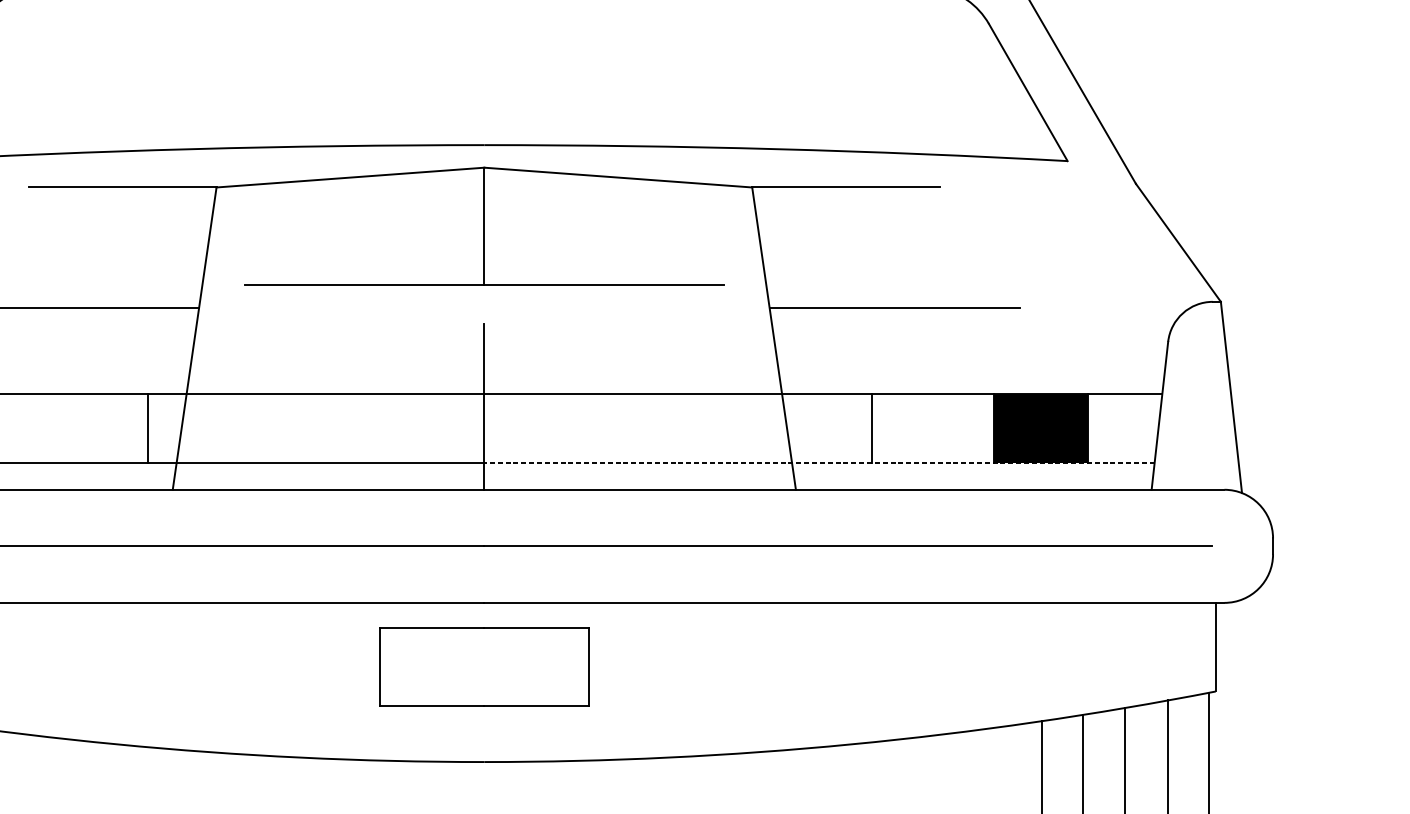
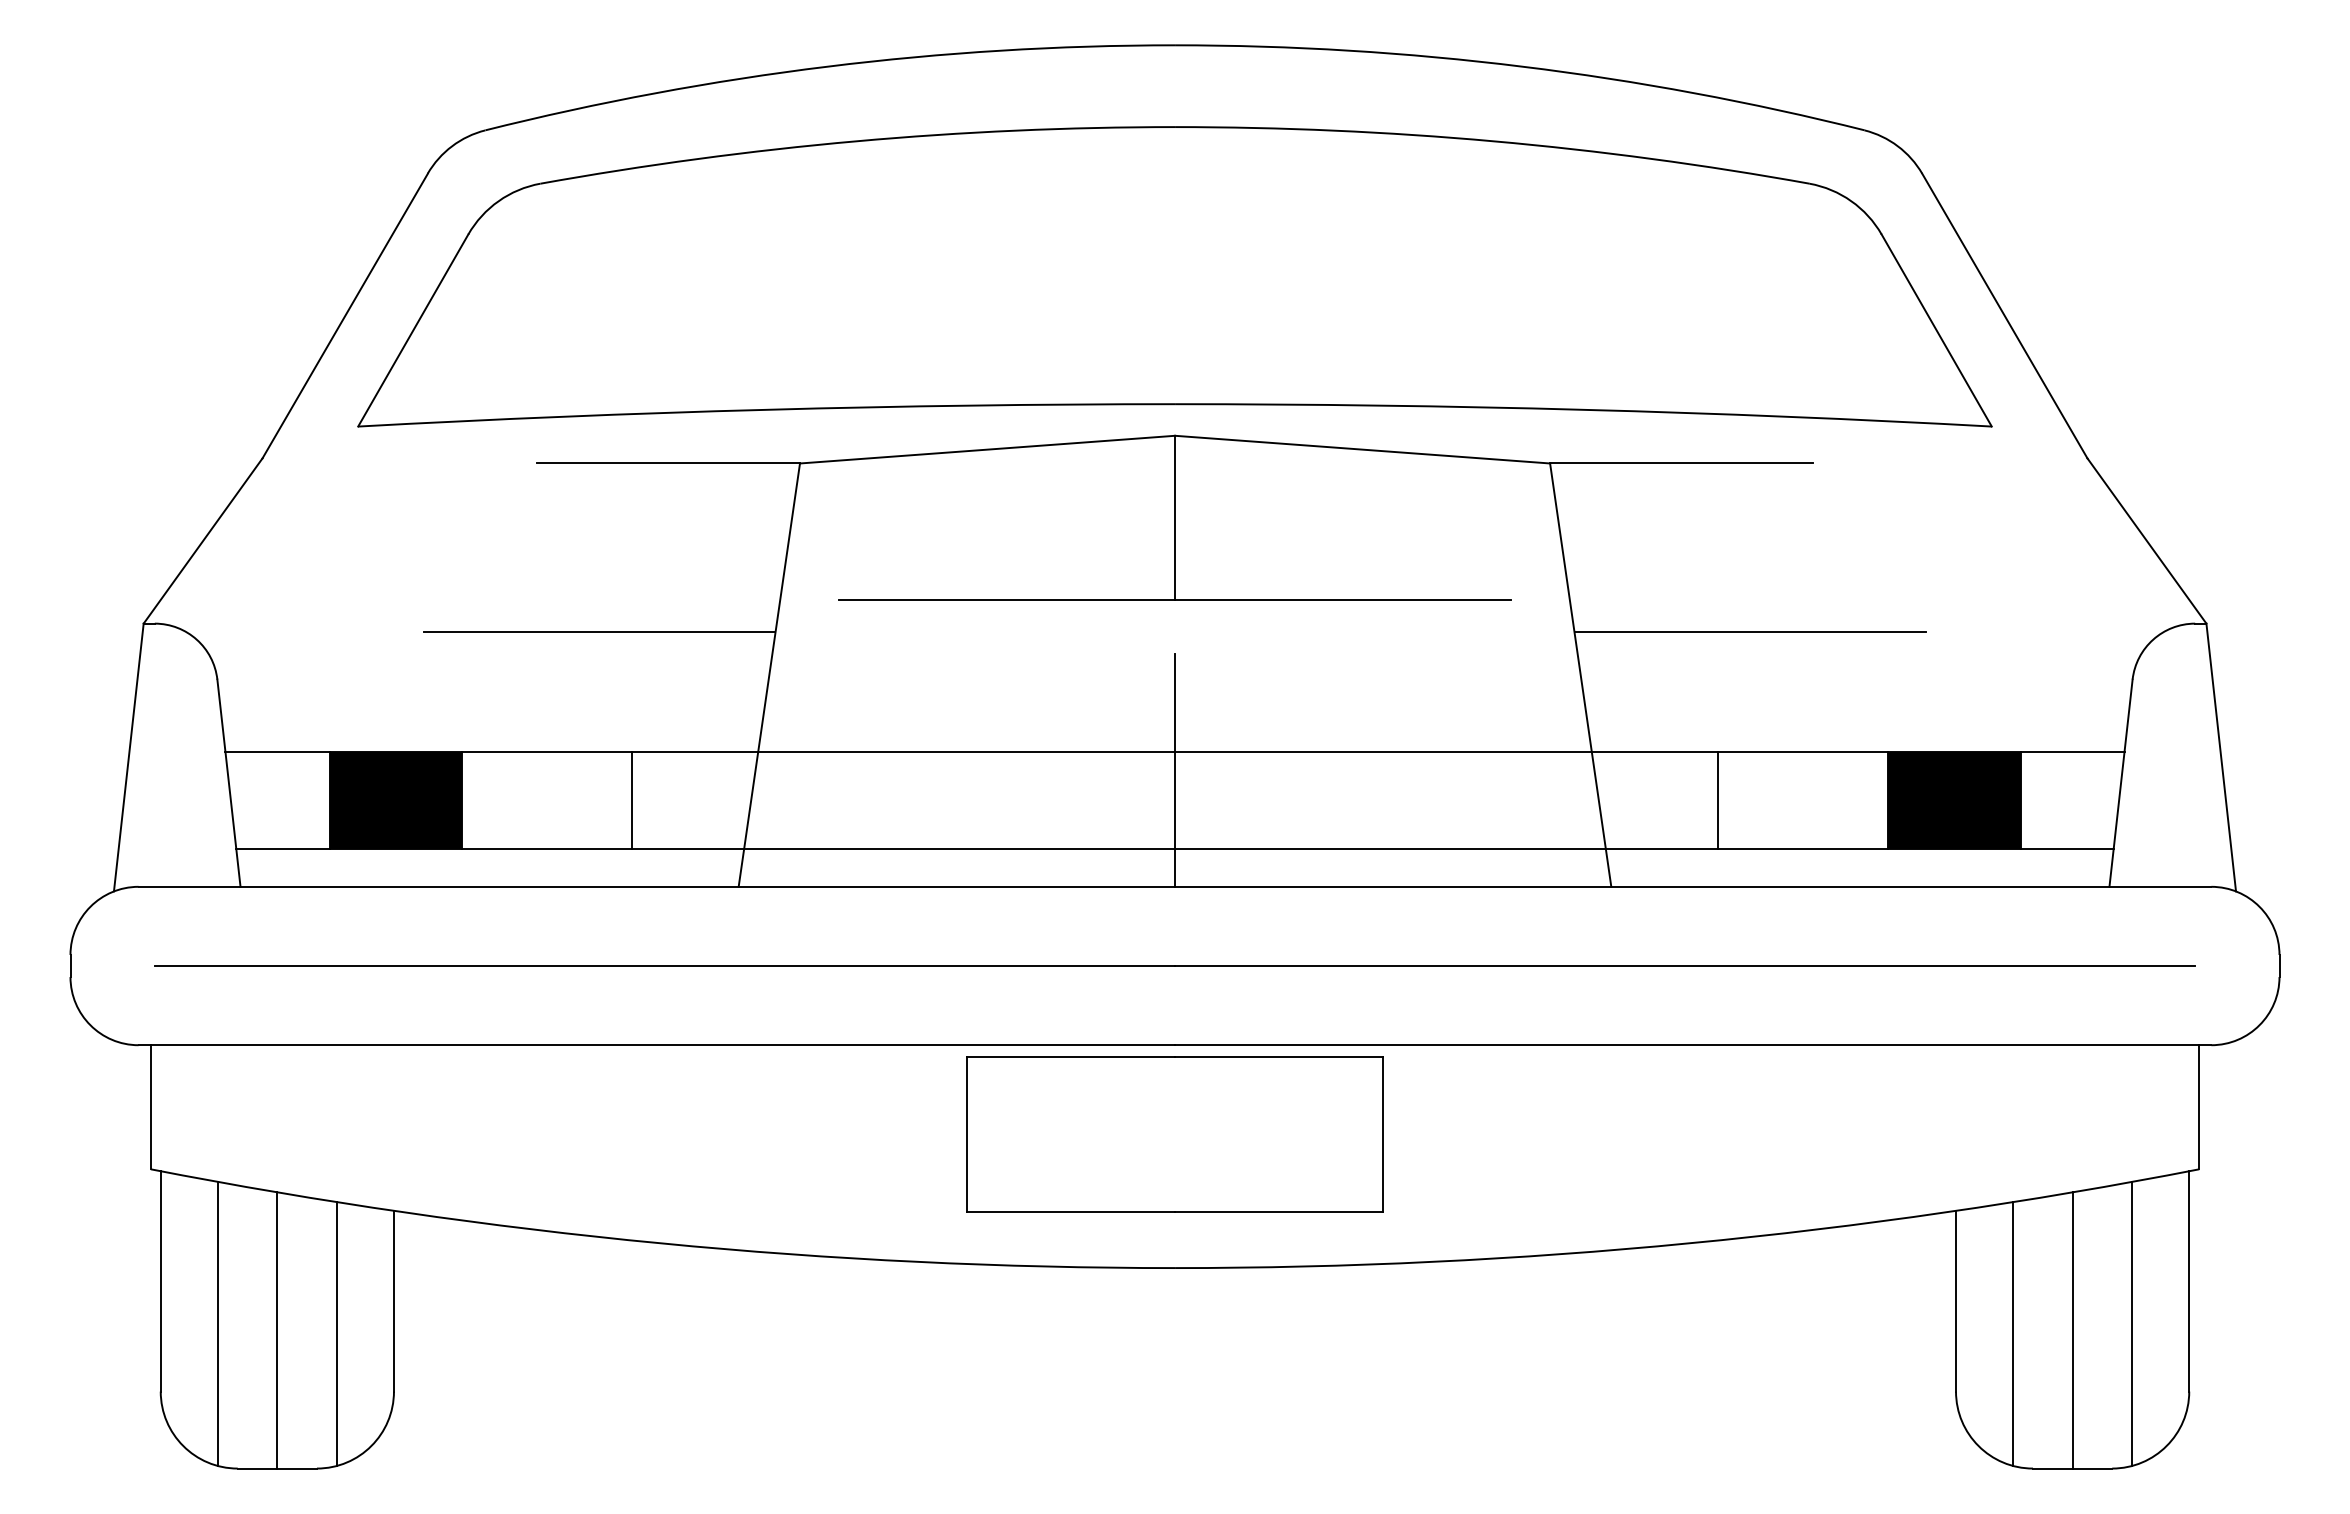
line: (147, 428) -> (631, 800), moved
line: (818, 462) -> (1643, 848), dashed -> solid
part: (483, 666) -> (1174, 1134), size x1.43

